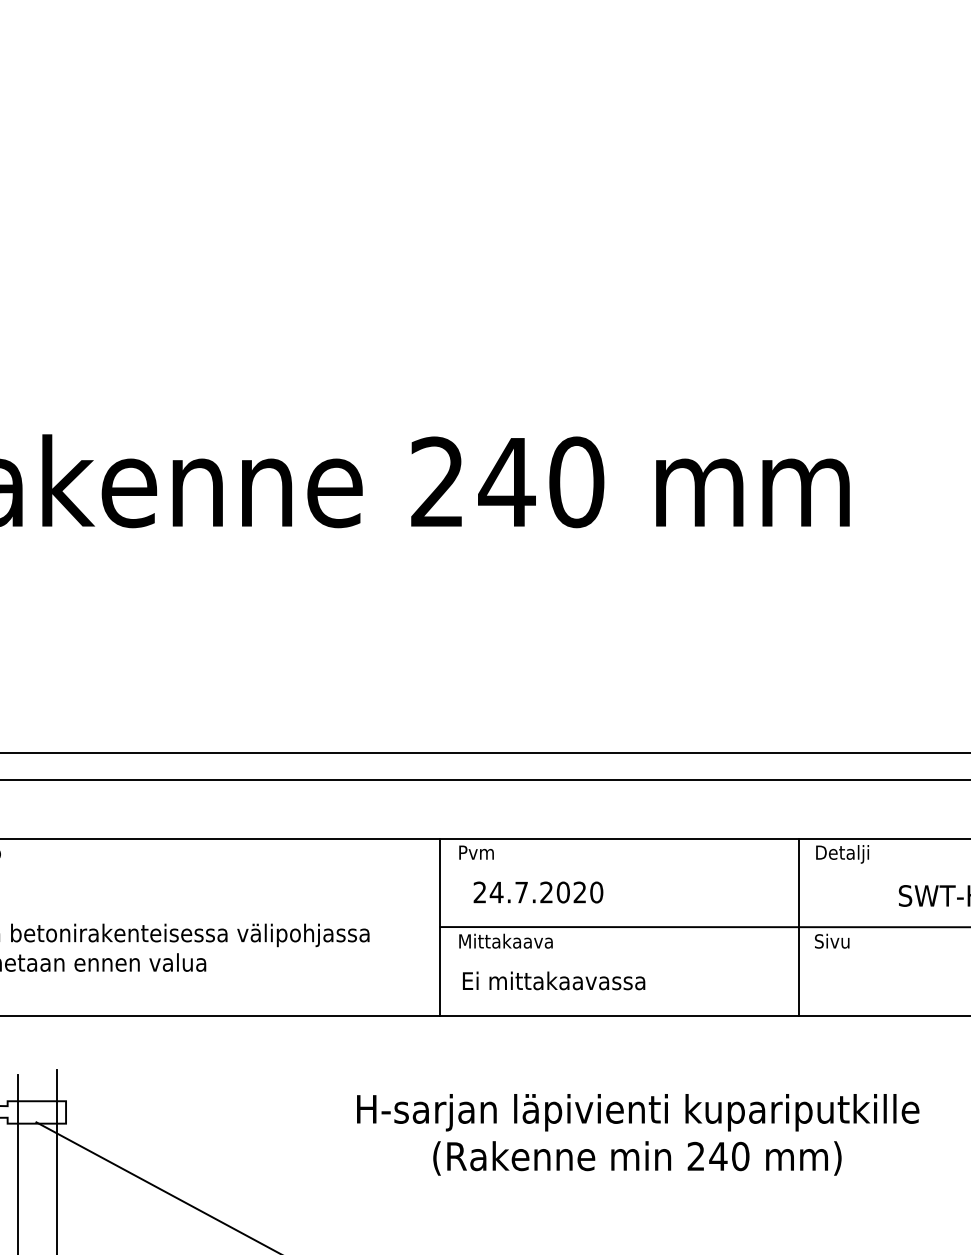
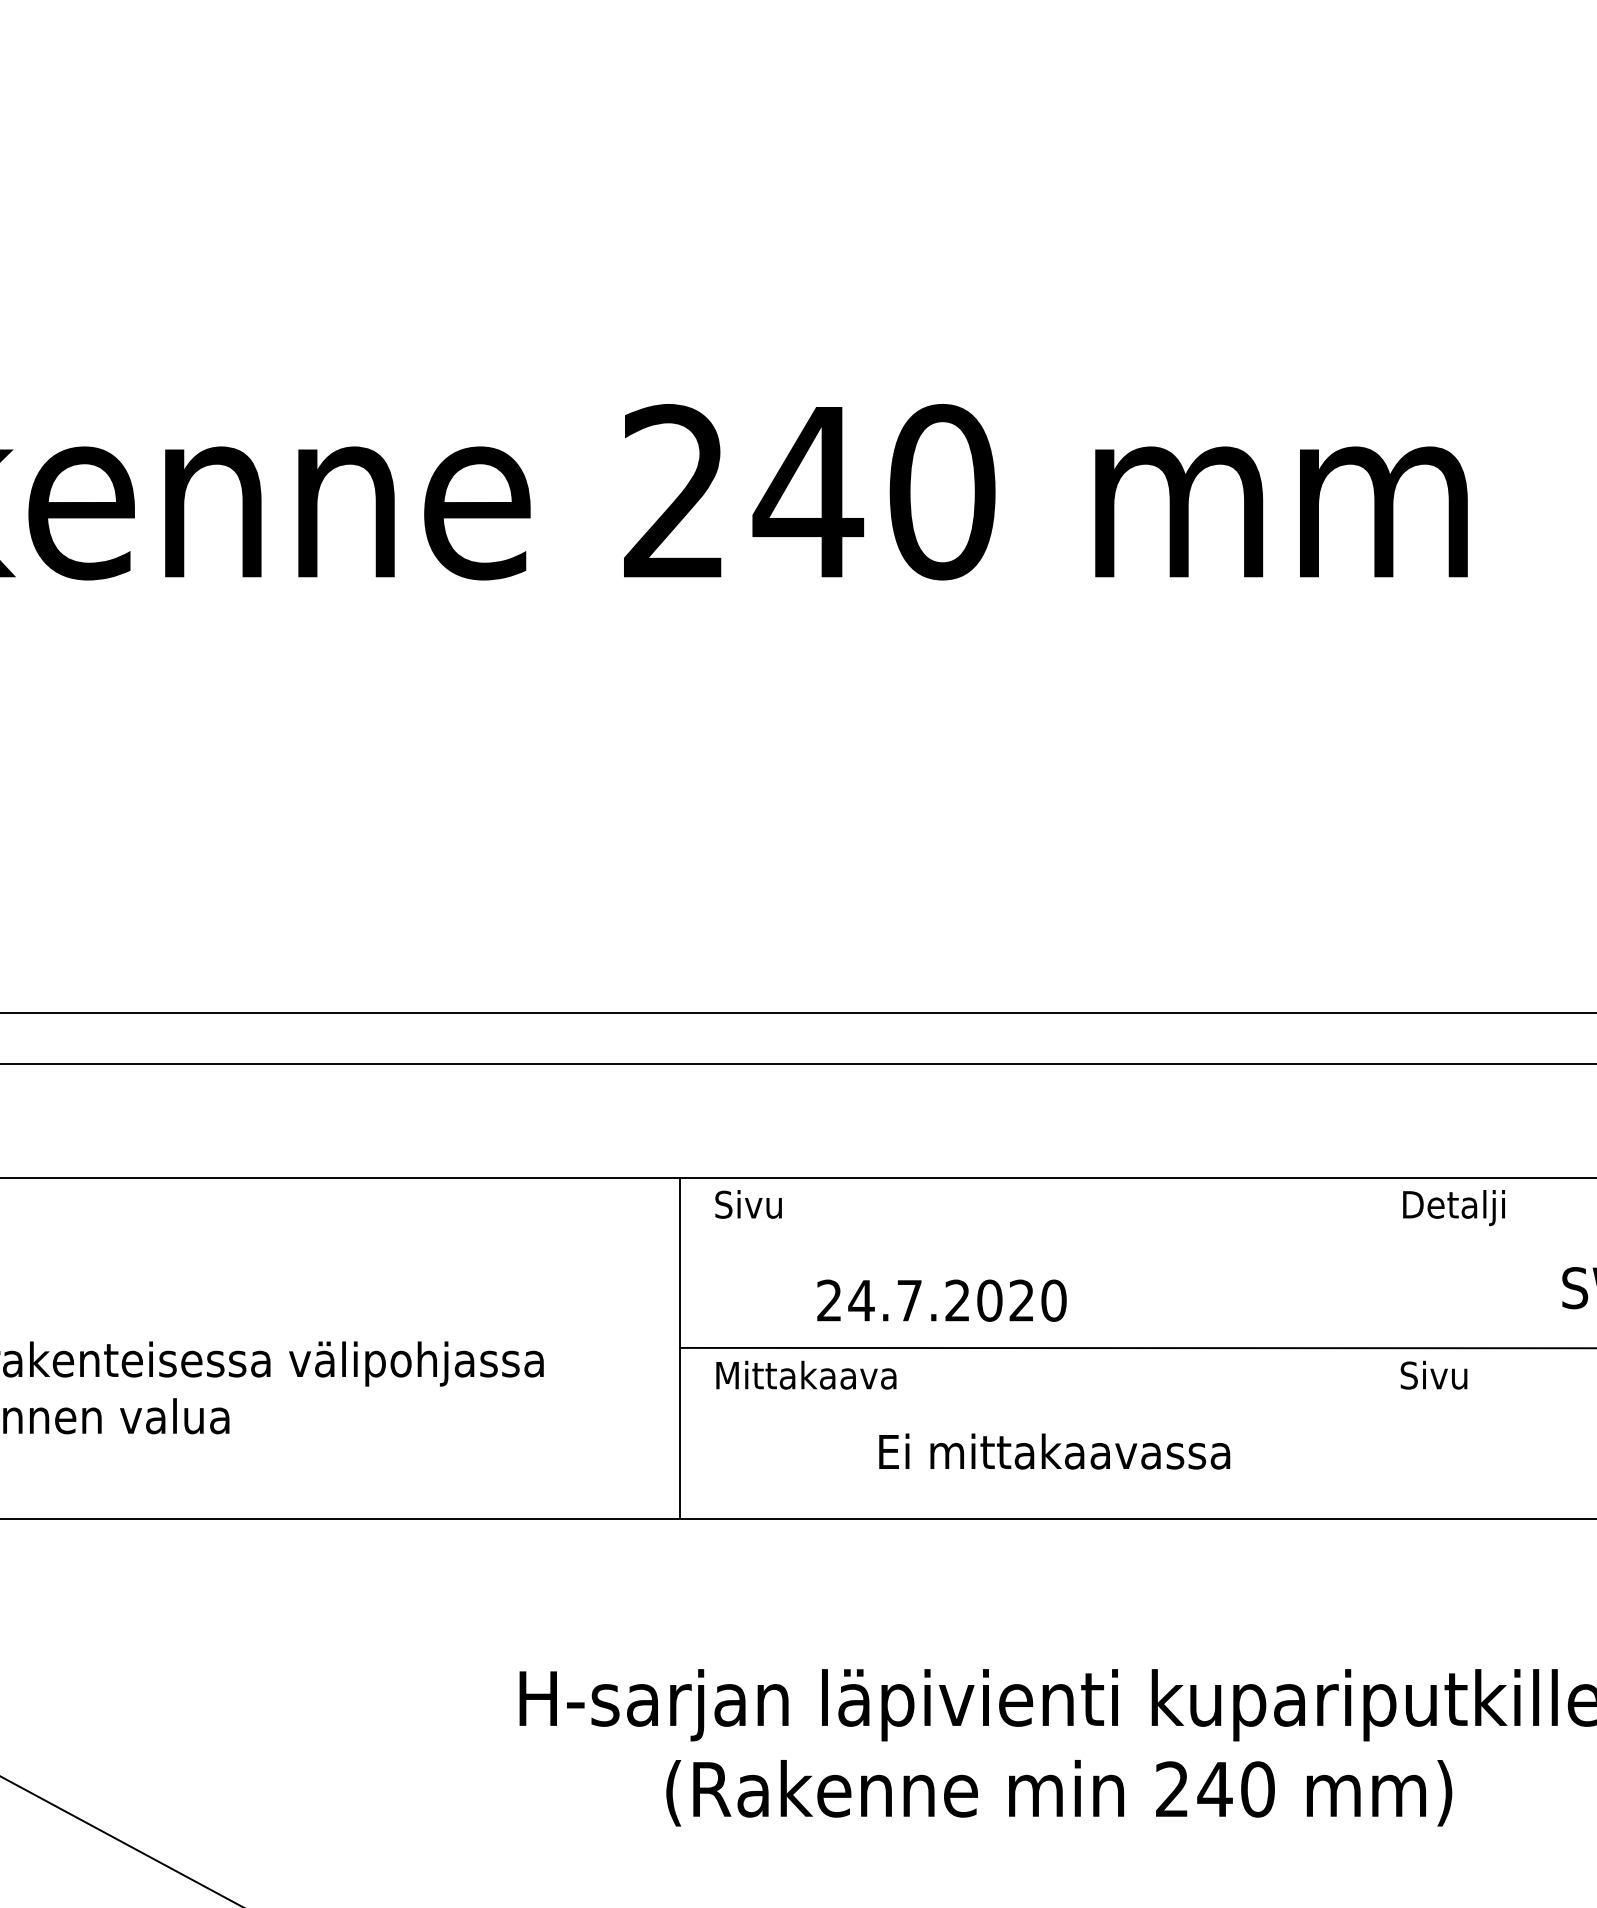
text: (475, 852) -> (747, 1204), Pvm -> Sivu
text: (538, 892) -> (941, 1300), moved
line: (798, 926) -> (1369, 1346), removed
text: (554, 980) -> (1055, 1450), moved

